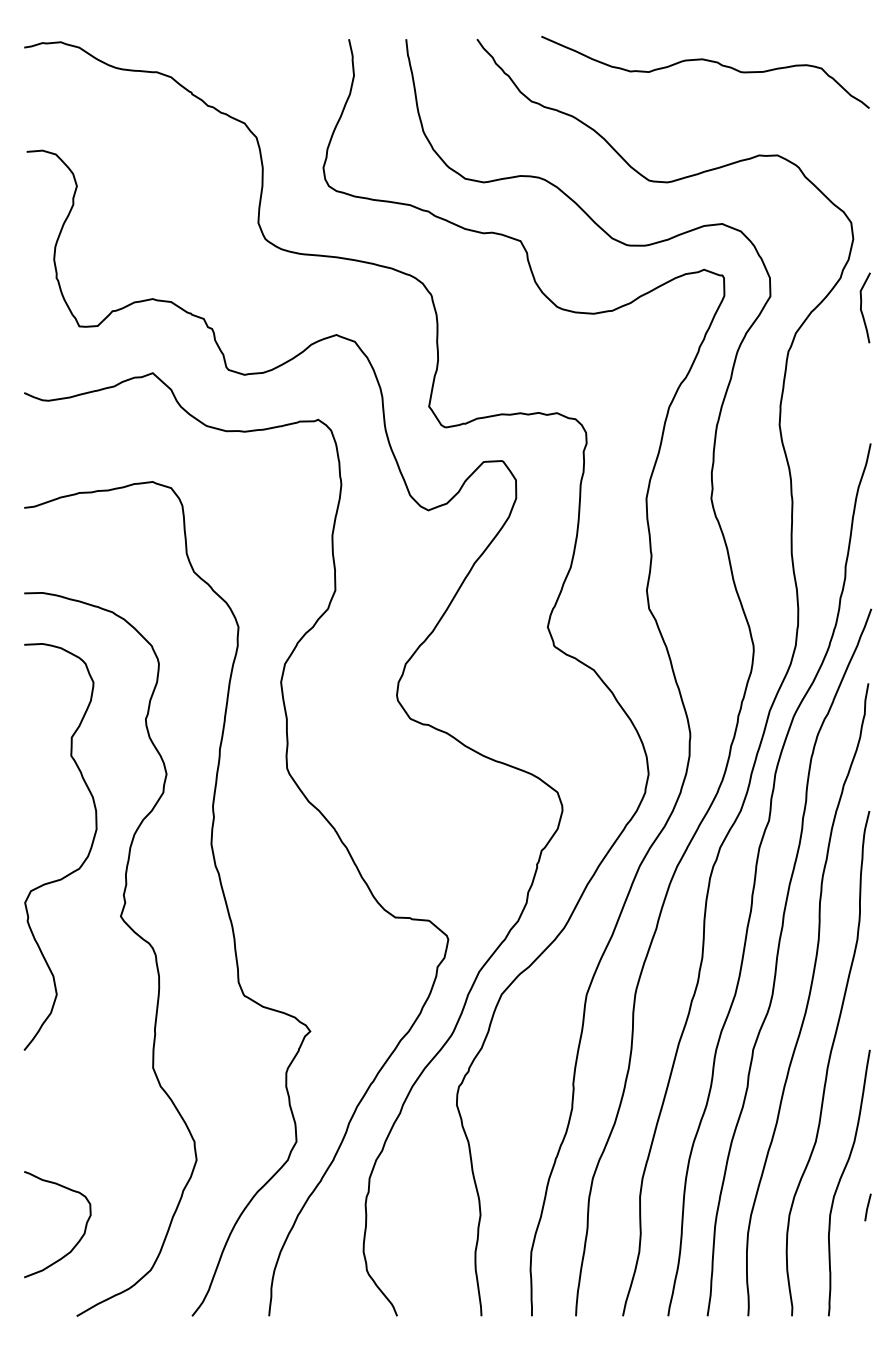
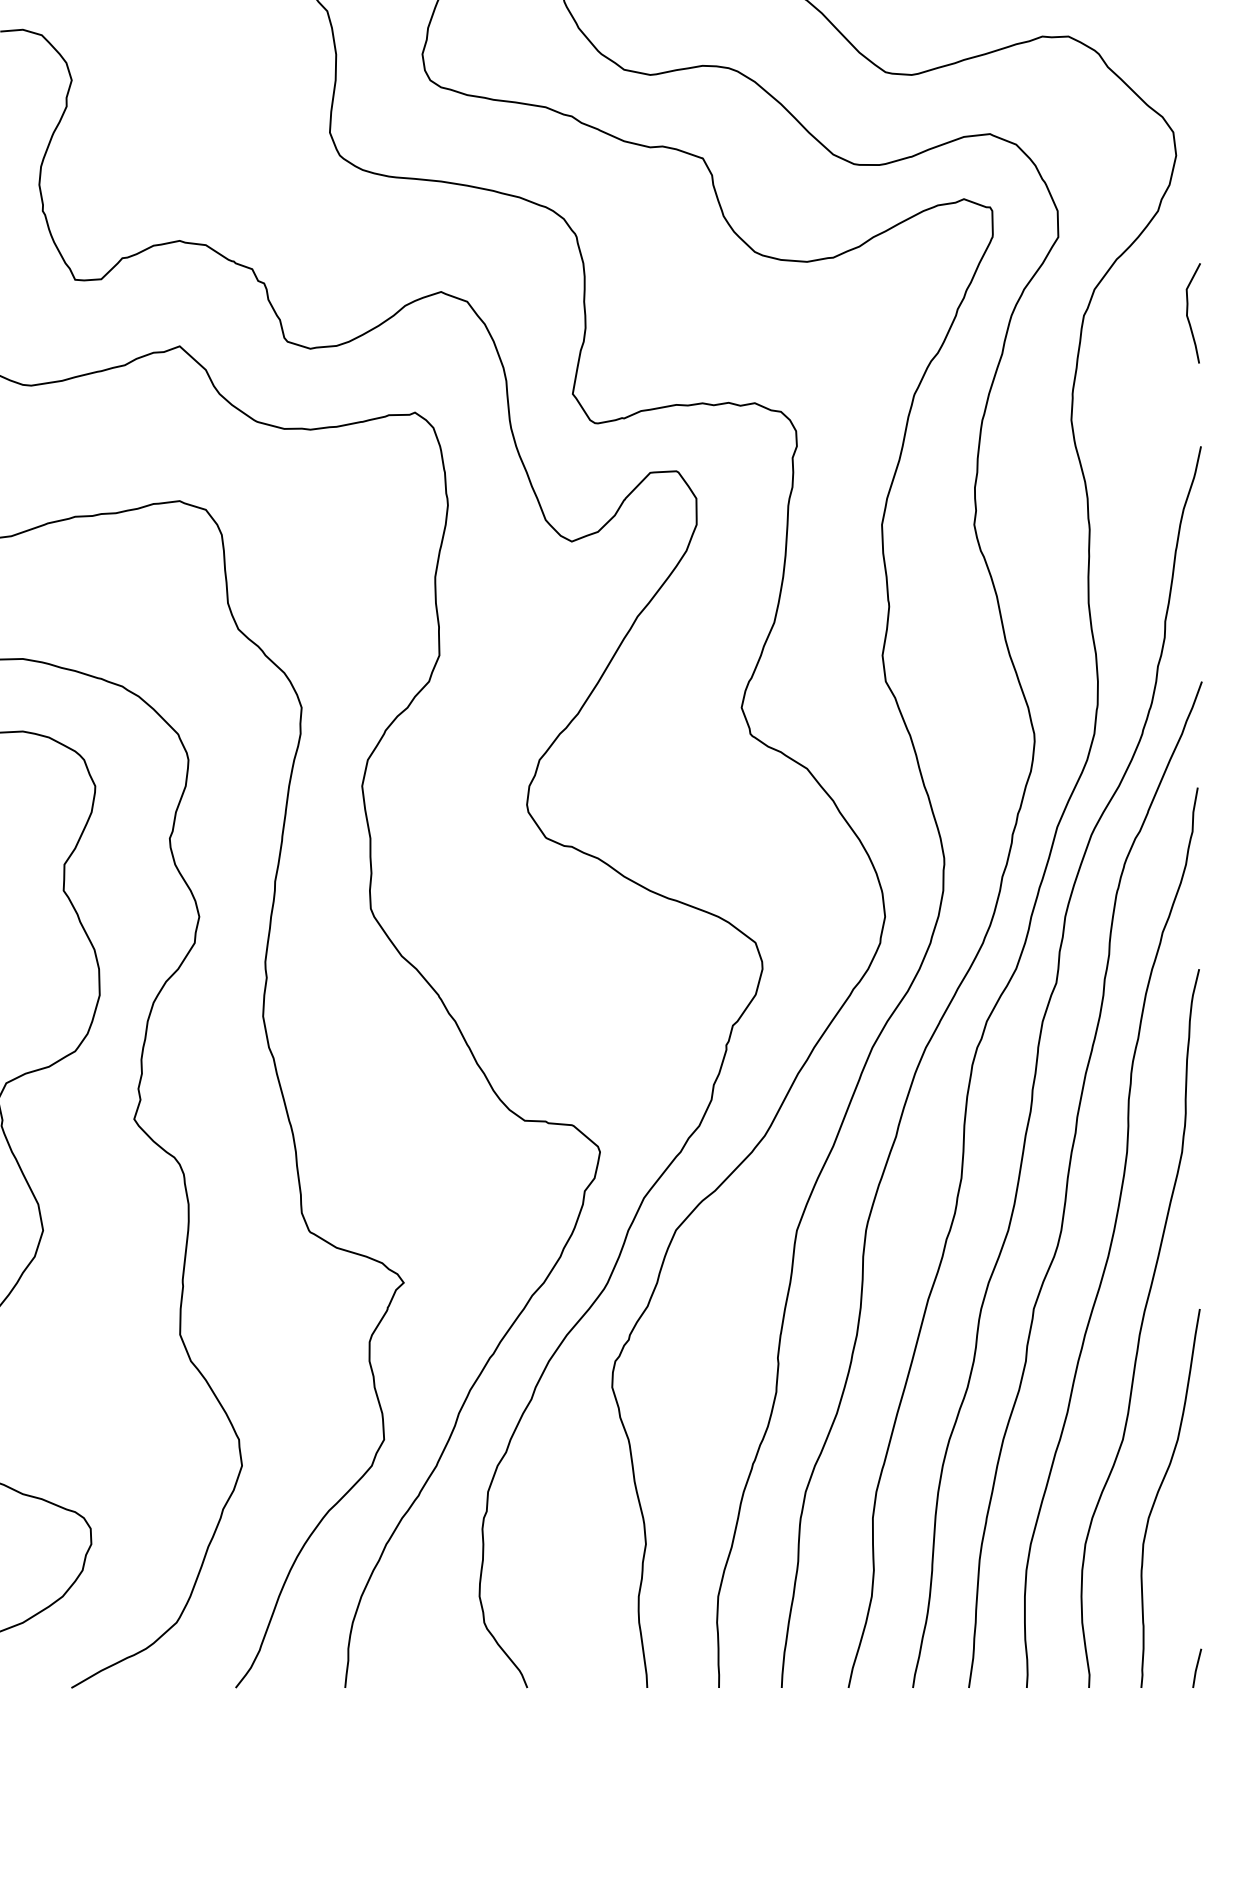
curve: (861, 307) -> (1187, 312), moved
line: (867, 1207) -> (1196, 1668), moved

